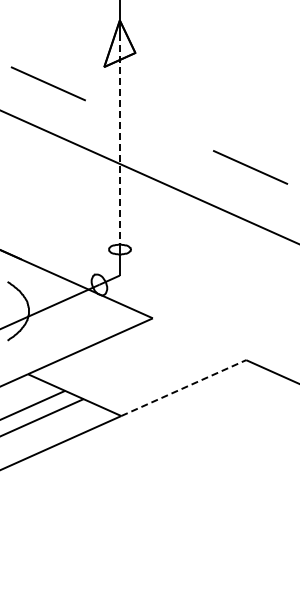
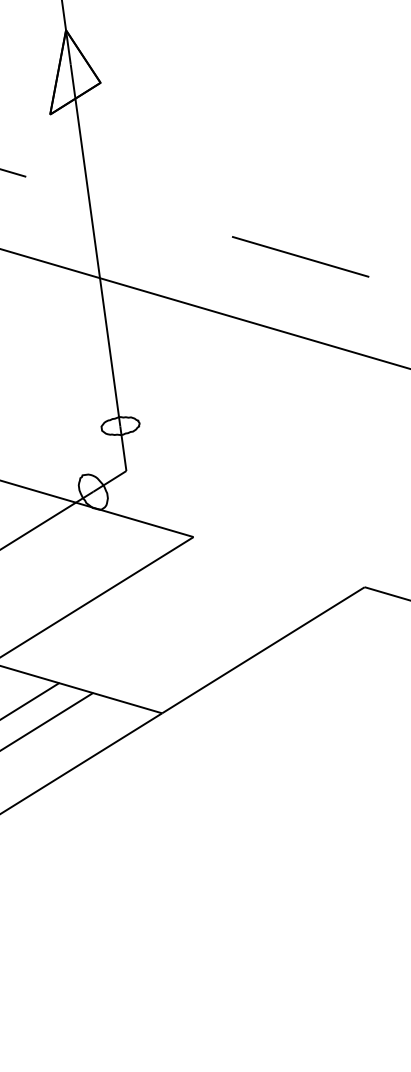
line: (119, 145) -> (95, 246), dashed -> solid
line: (250, 167) -> (300, 256), moved
line: (184, 387) -> (264, 649), dashed -> solid

